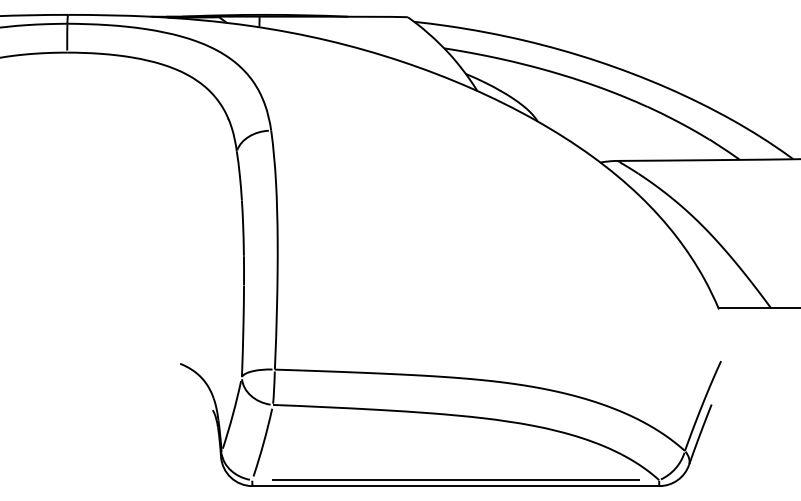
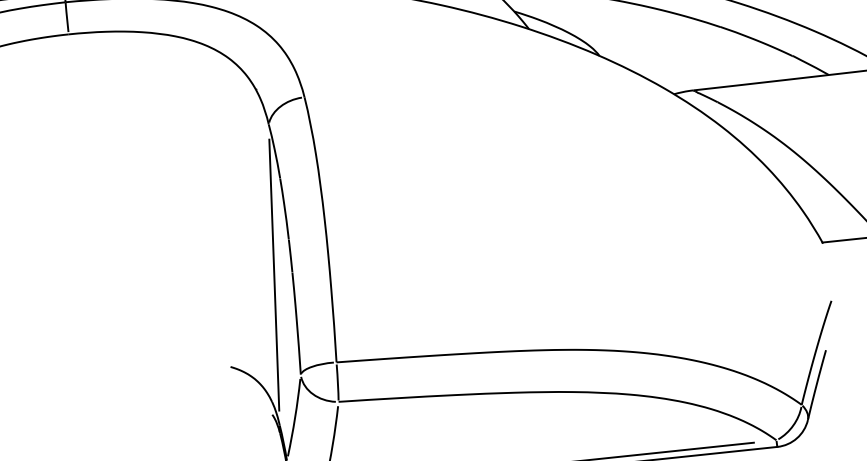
line: (227, 286) -> (274, 275), added

